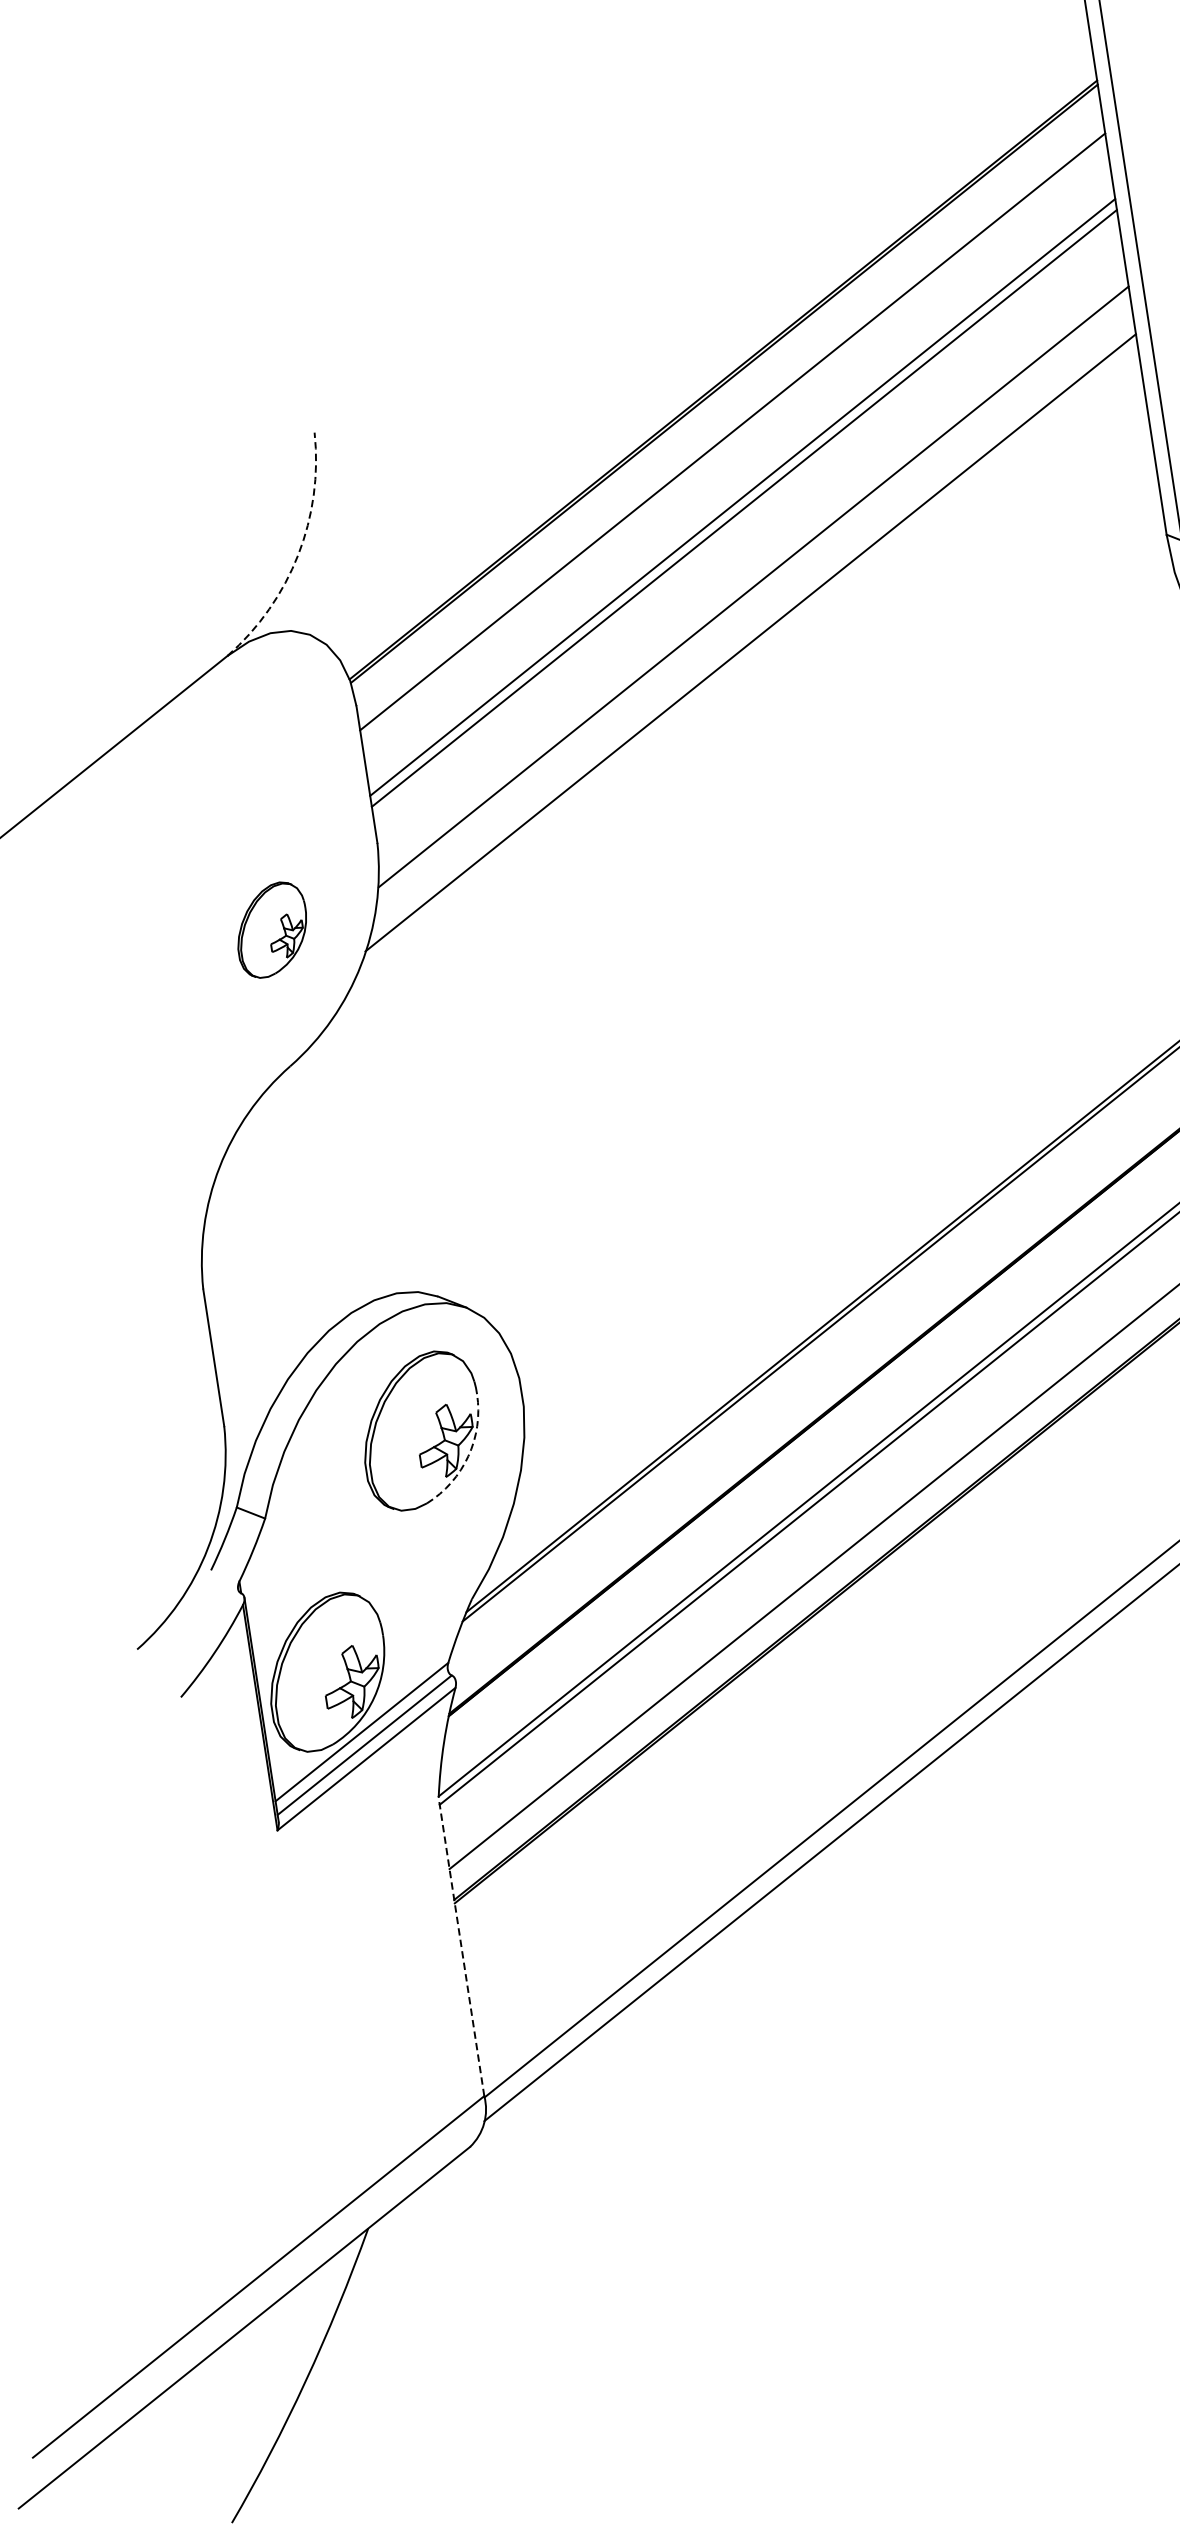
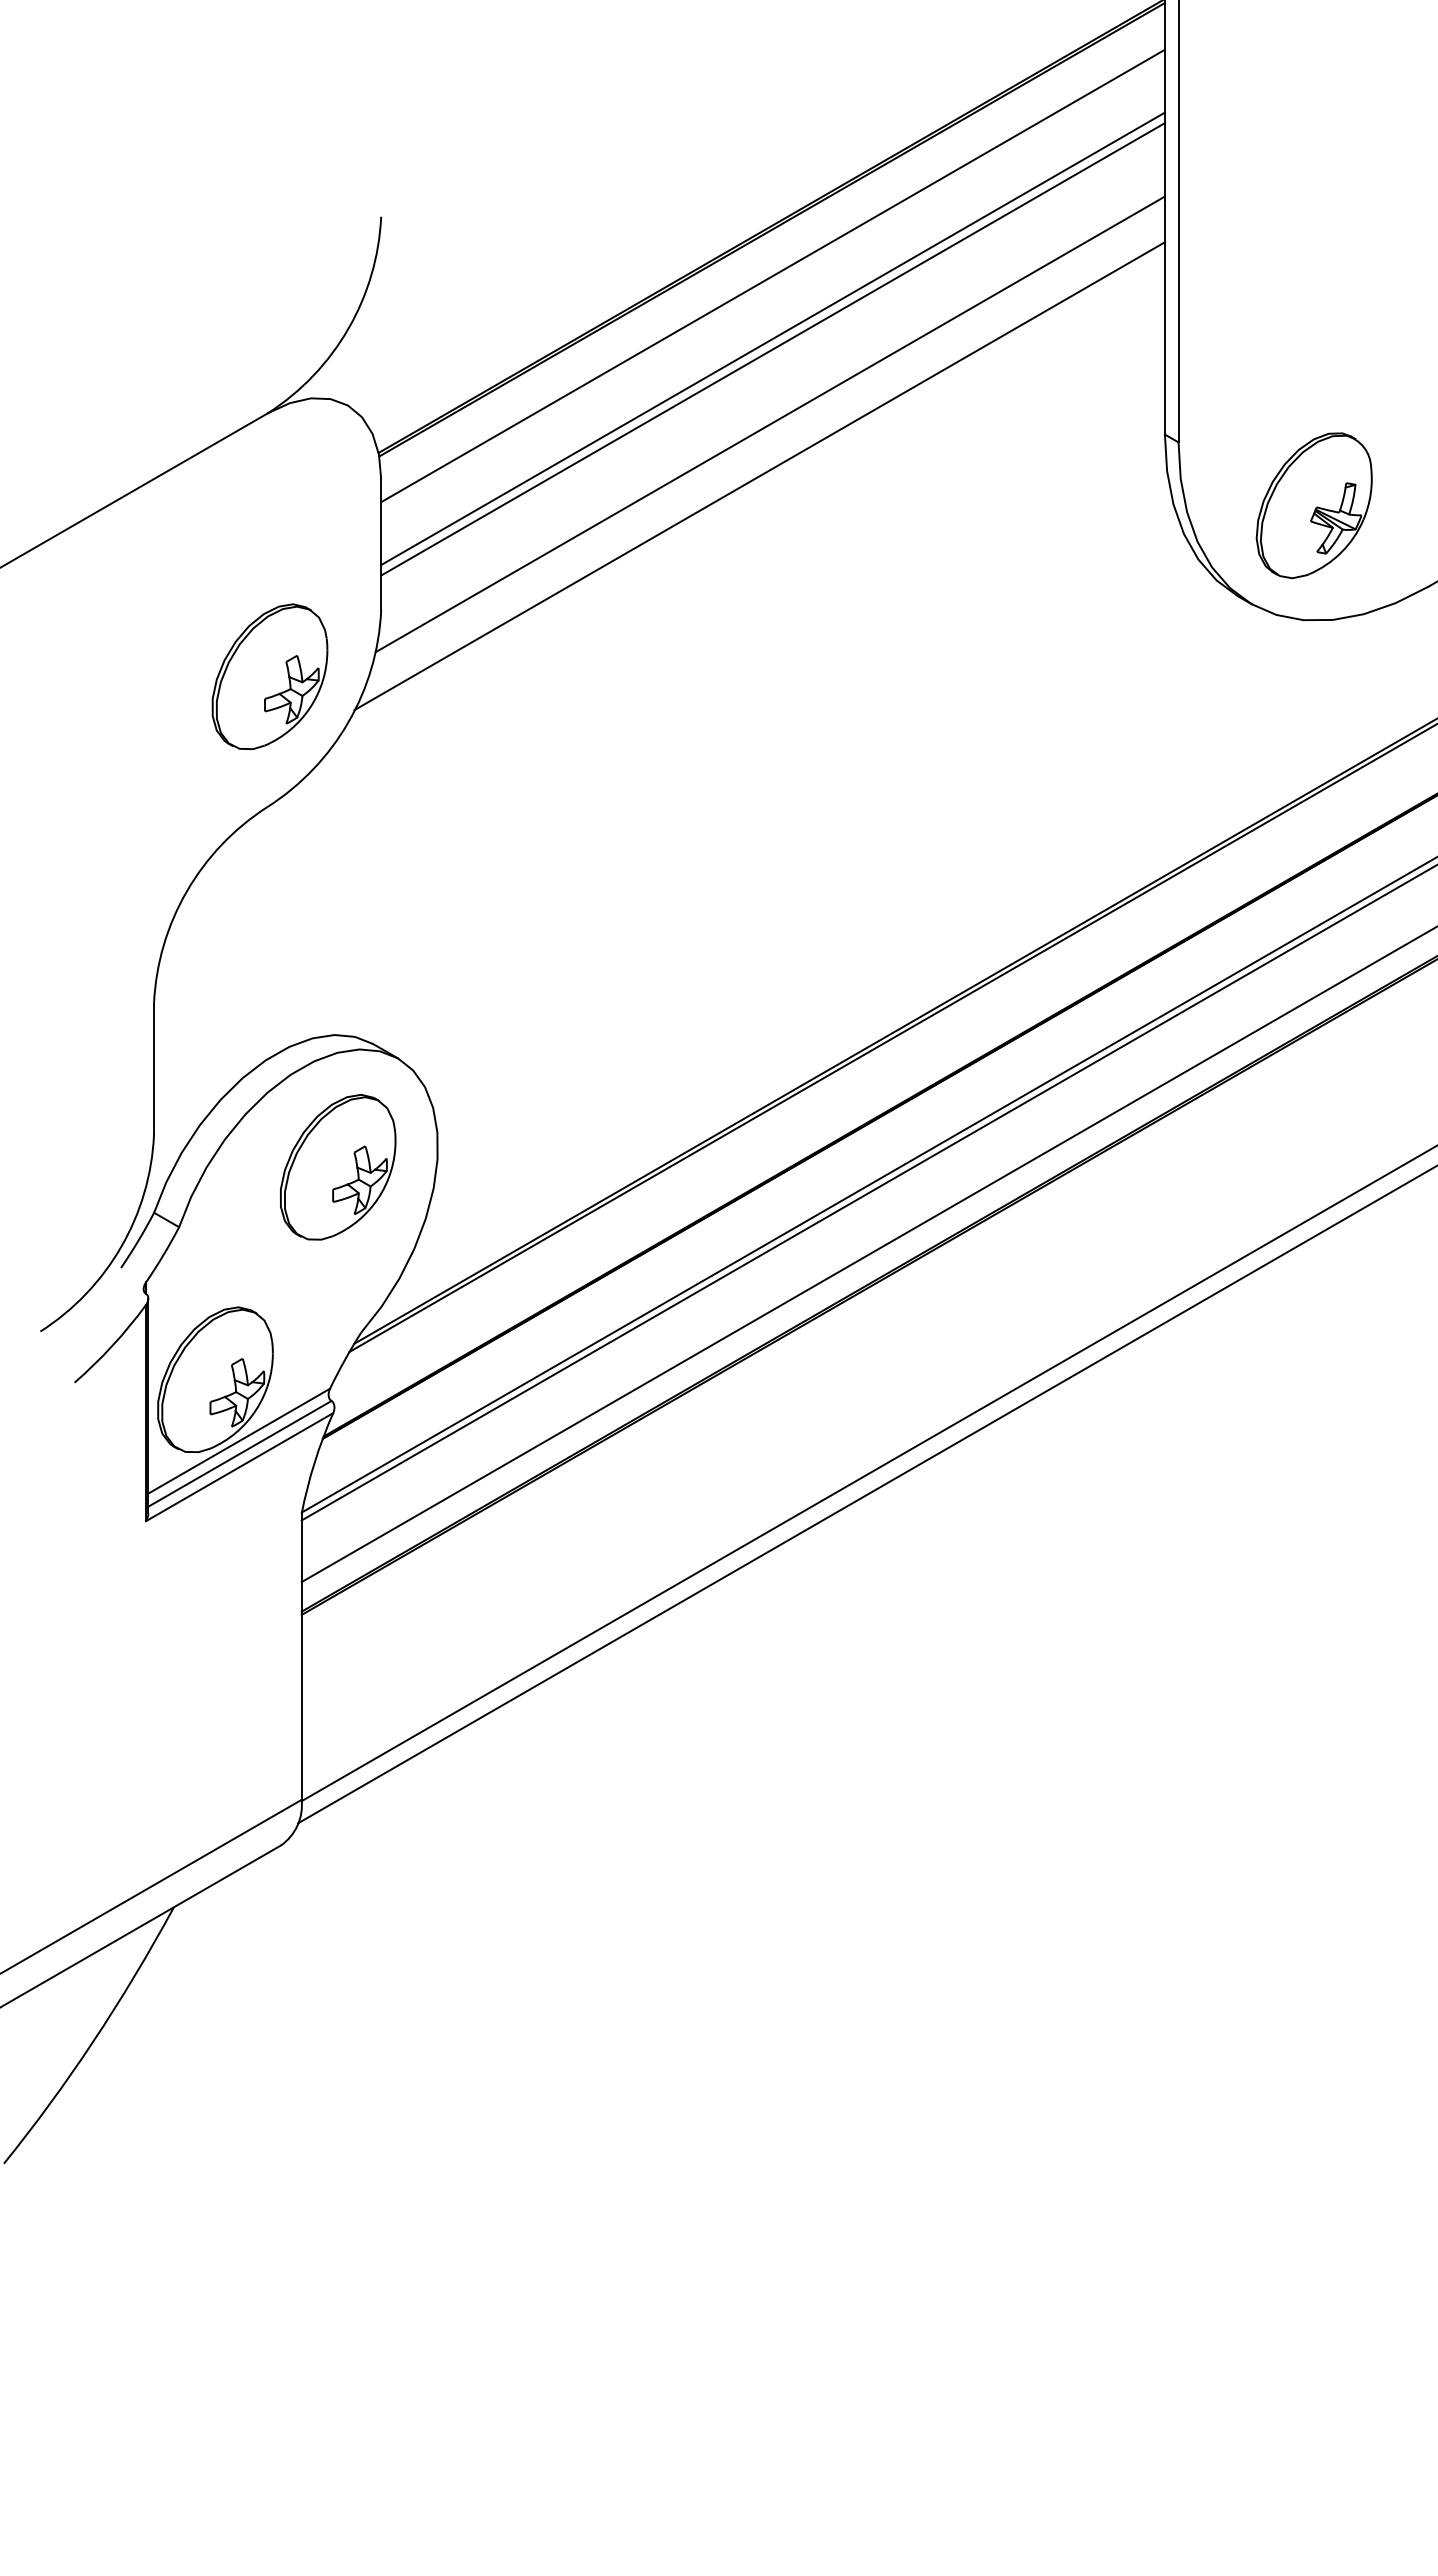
arc: (298, 554) -> (348, 328), dashed -> solid
part: (271, 929) -> (269, 676), size x1.67
arc: (468, 1456) -> (378, 1198), dashed -> solid
line: (461, 1946) -> (301, 1656), dashed -> solid

